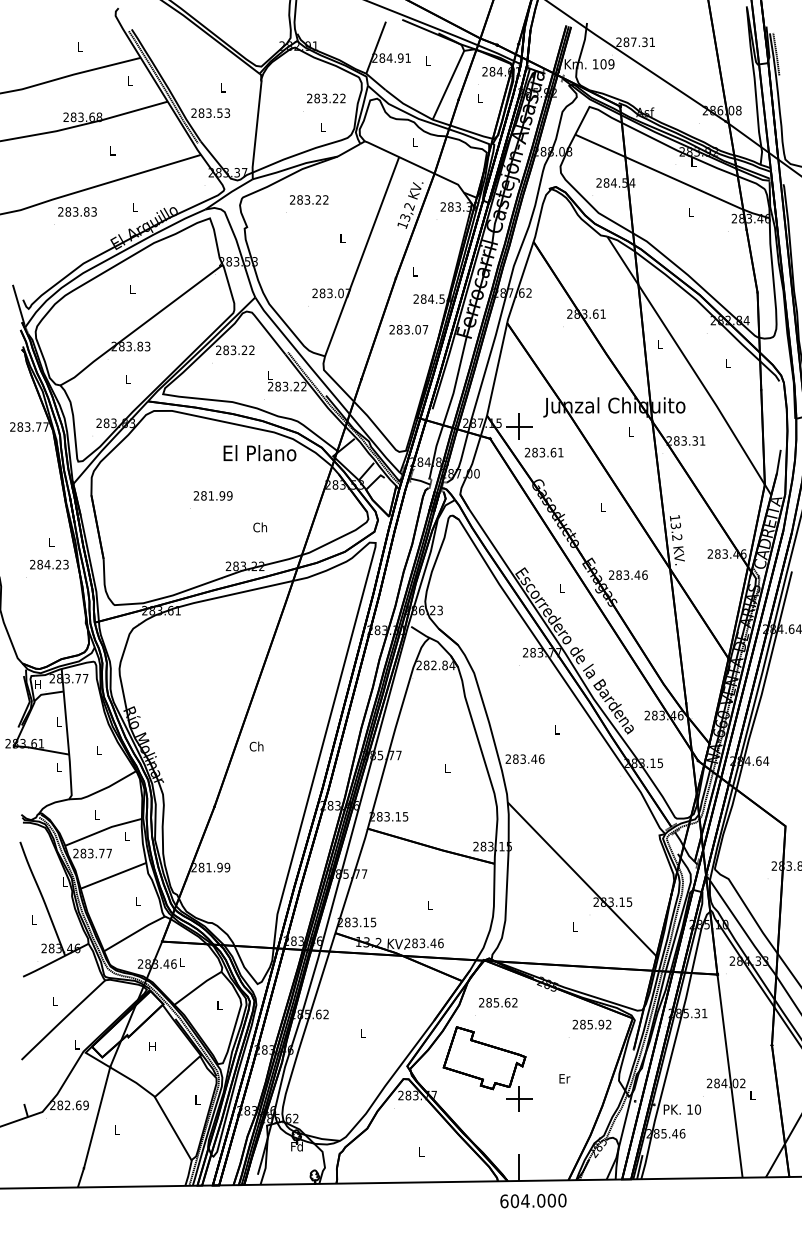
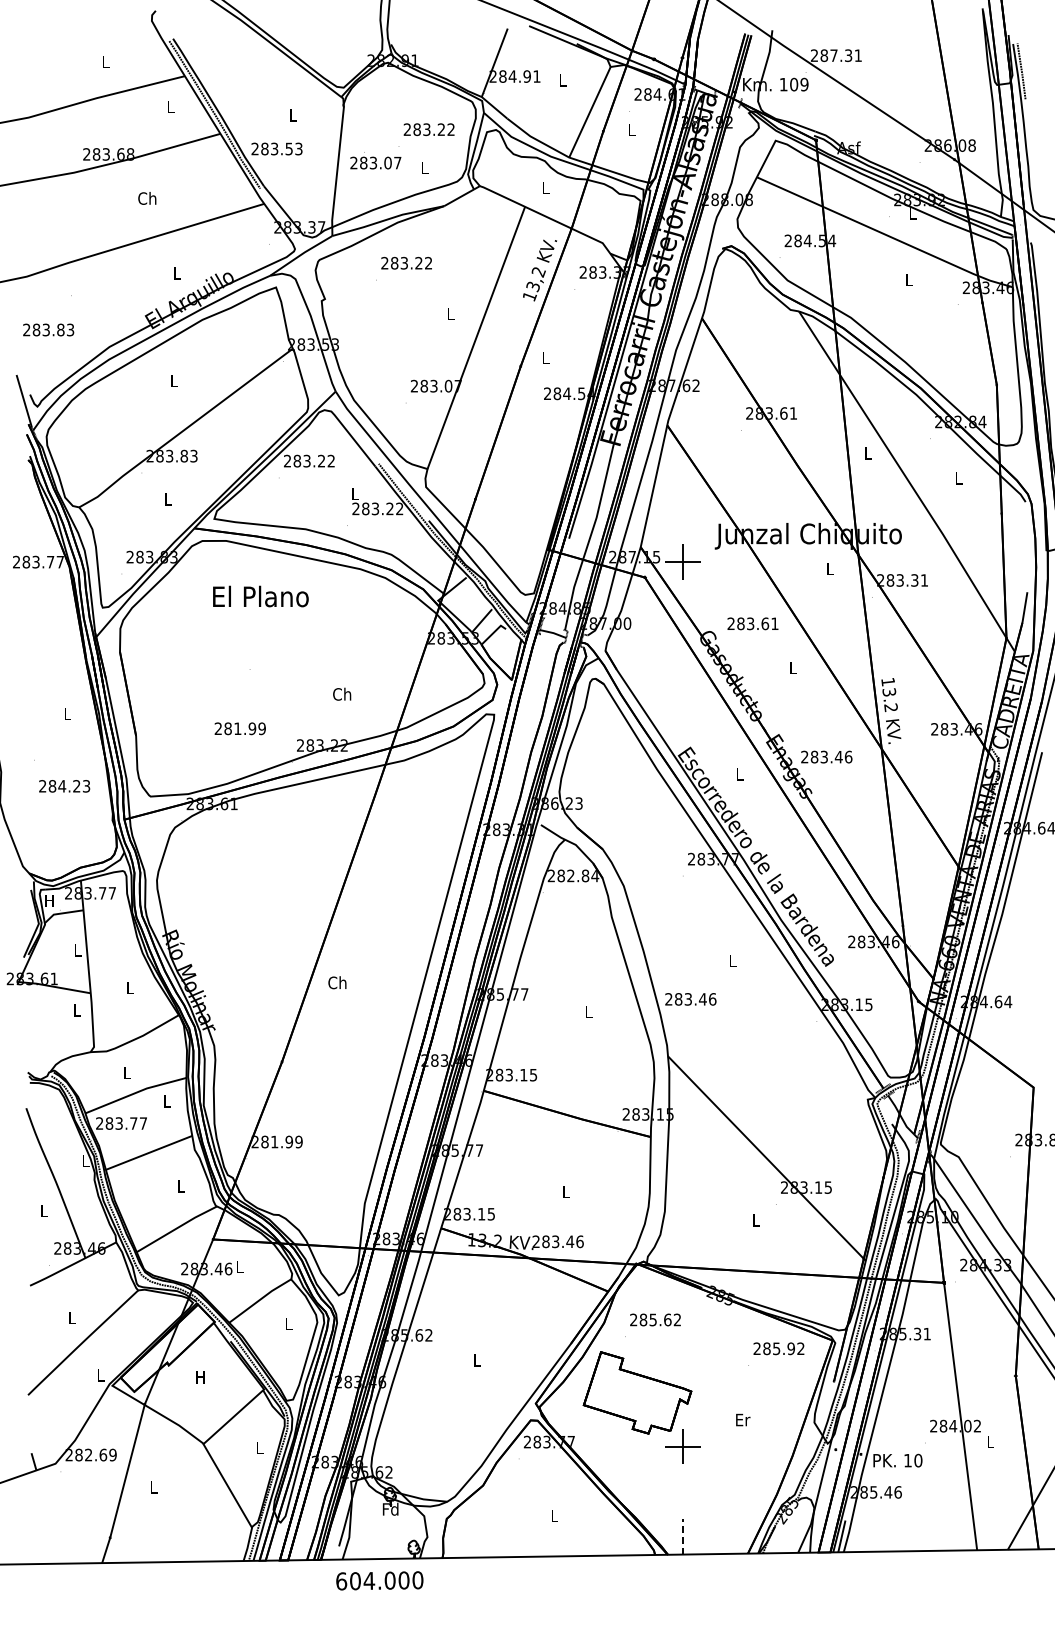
text: (112, 150) -> (147, 198), L -> Ch
text: (77, 211) -> (48, 329), moved
text: (408, 327) -> (375, 160), moved
text: (543, 452) -> (752, 623), moved
text: (259, 453) -> (260, 596), moved
text: (212, 495) -> (239, 728), moved
text: (49, 564) -> (64, 786), moved
line: (519, 1167) -> (683, 1536), solid -> dashed
text: (533, 1200) -> (379, 1580), moved

